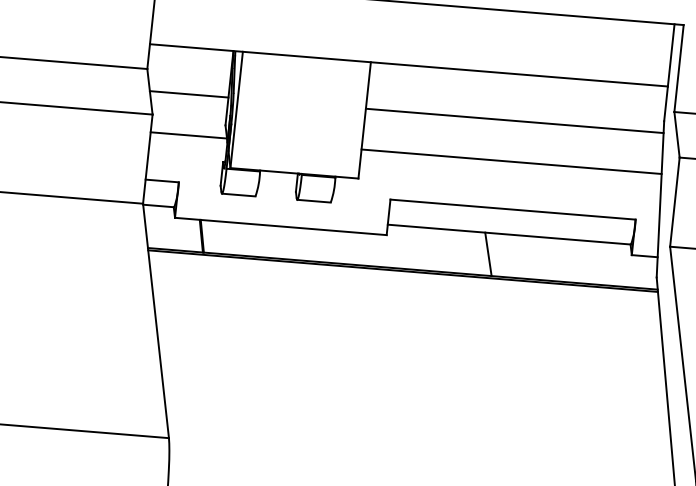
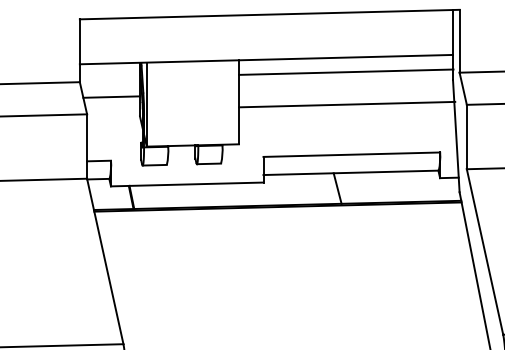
line: (515, 119) -> (346, 71), moved
line: (188, 135) -> (114, 126), removed
line: (512, 161) -> (347, 104), moved

